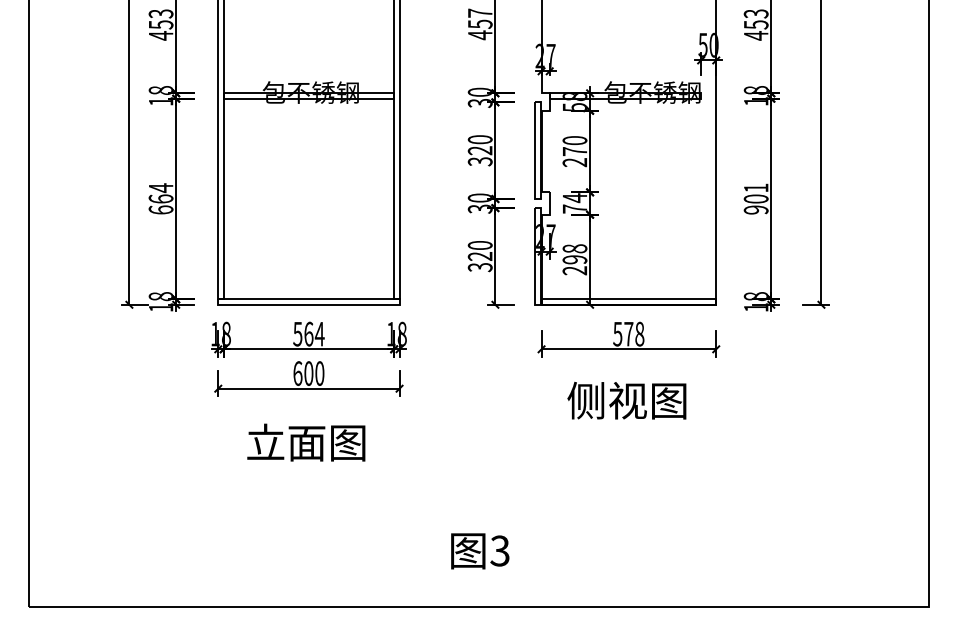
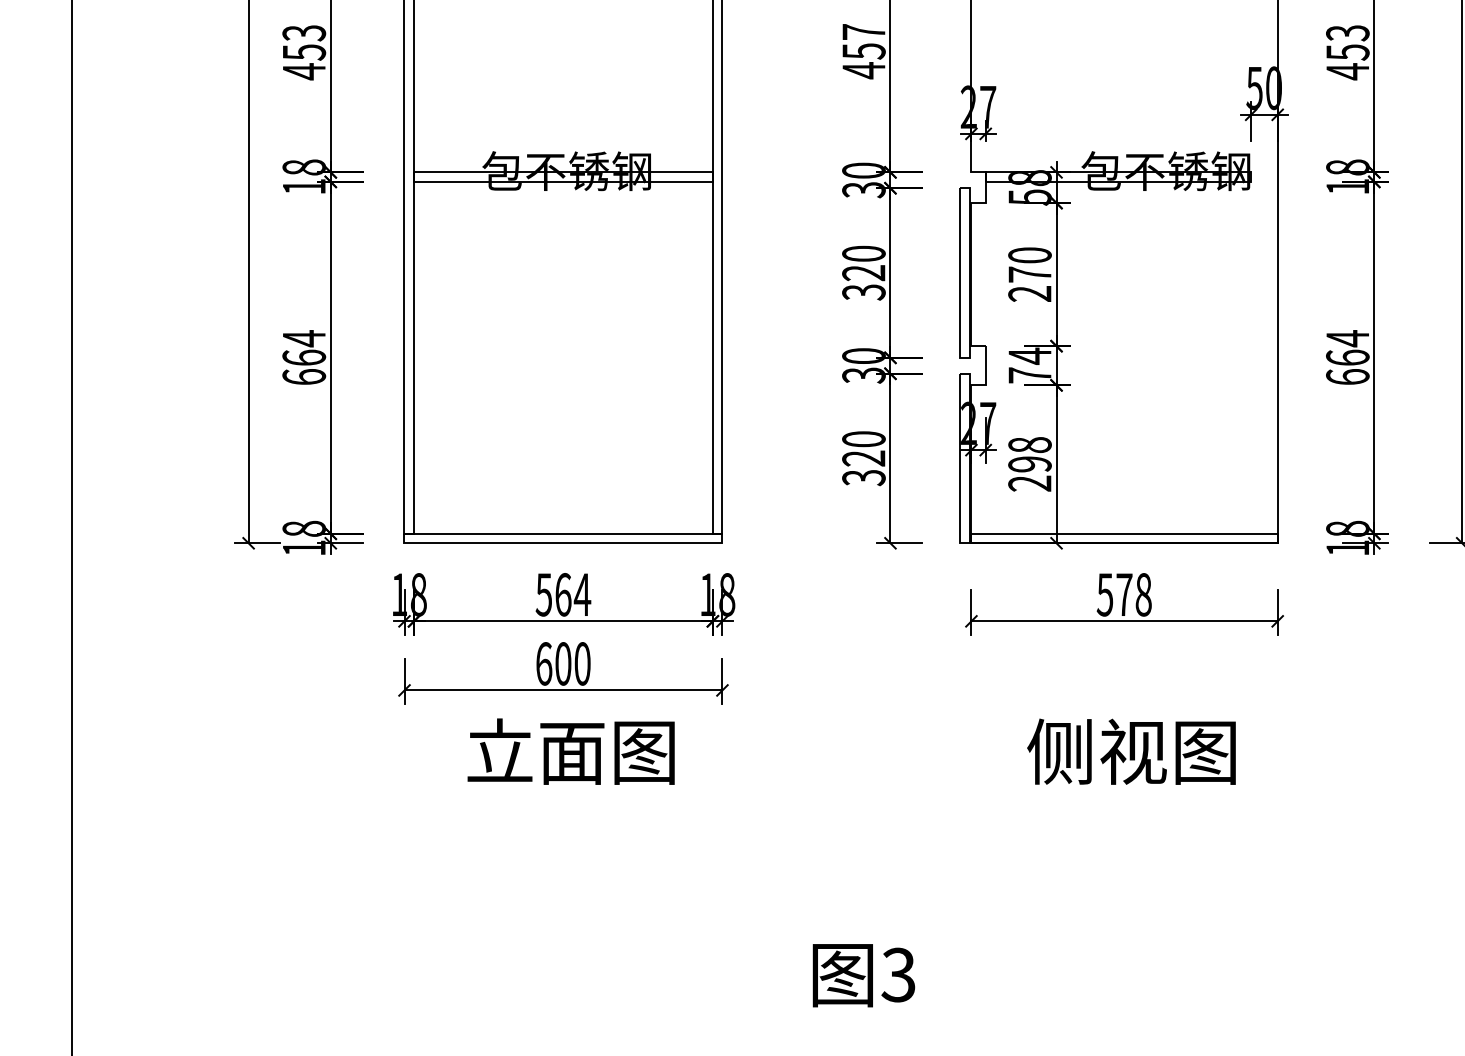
text: (755, 198) -> (1346, 356), 901 -> 664
text: (626, 400) -> (1130, 751), moved
text: (306, 442) -> (571, 751), moved

